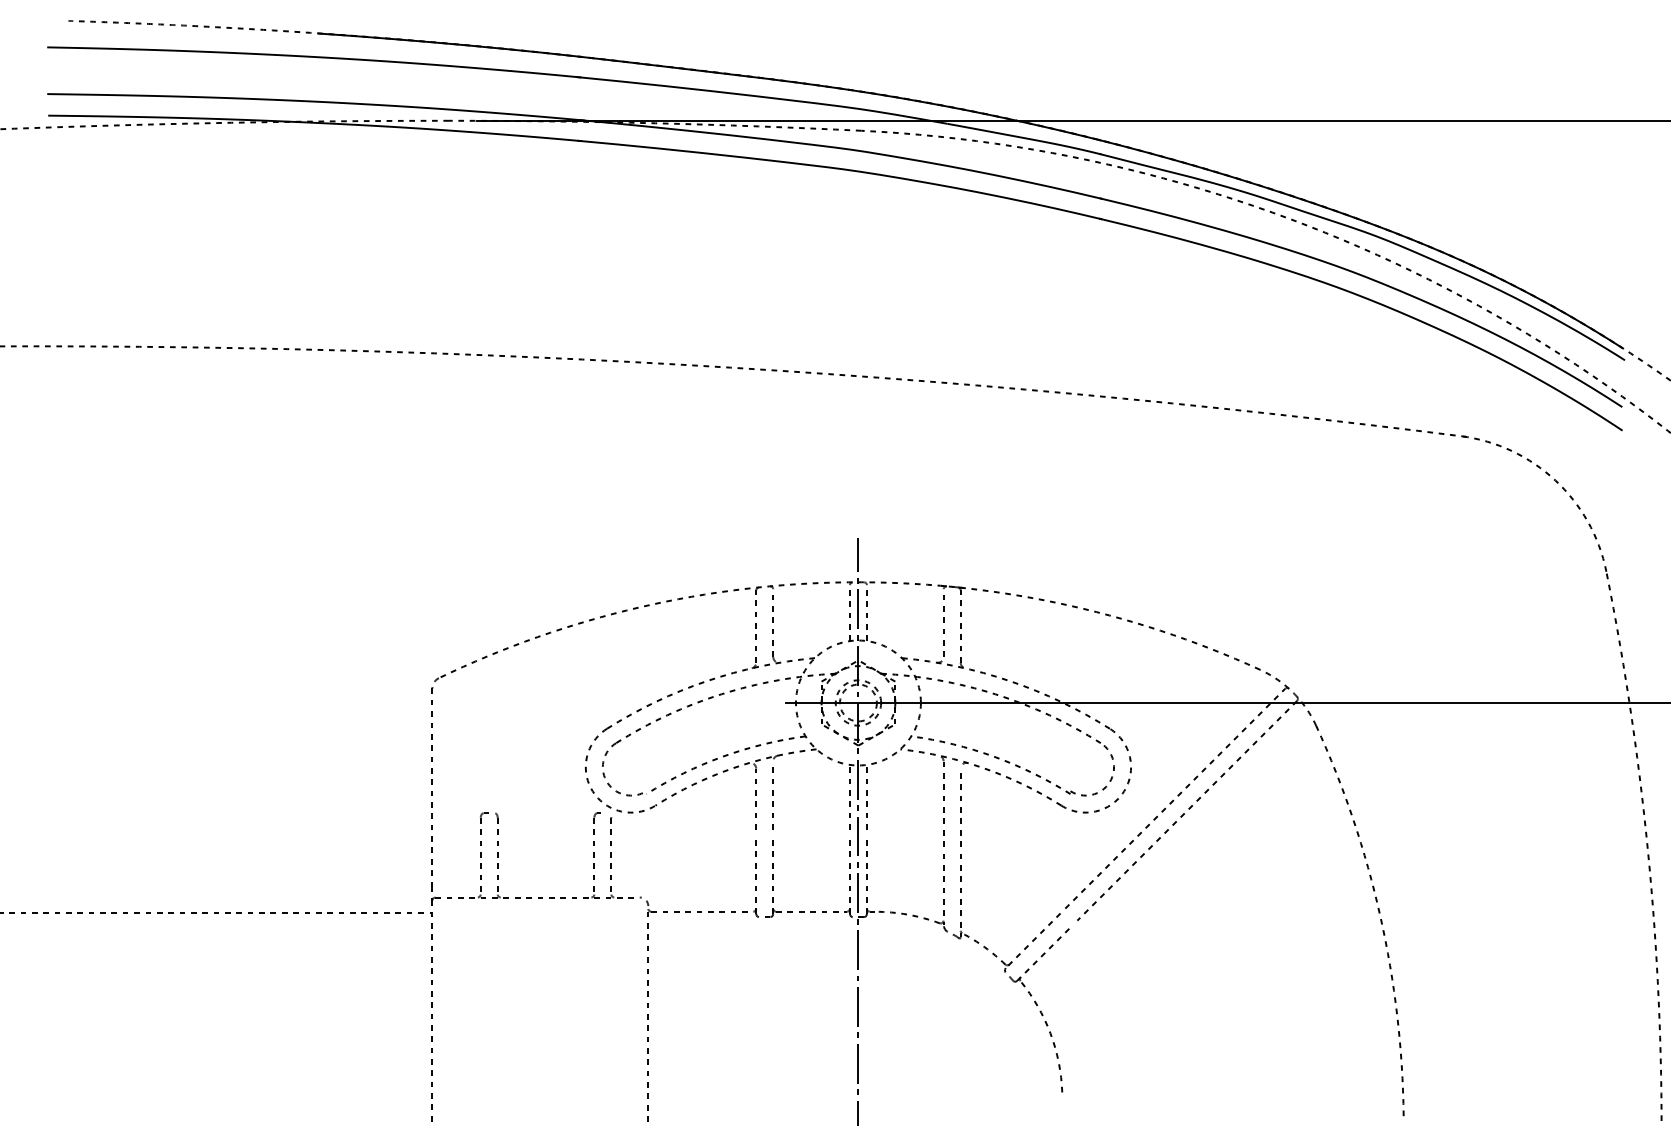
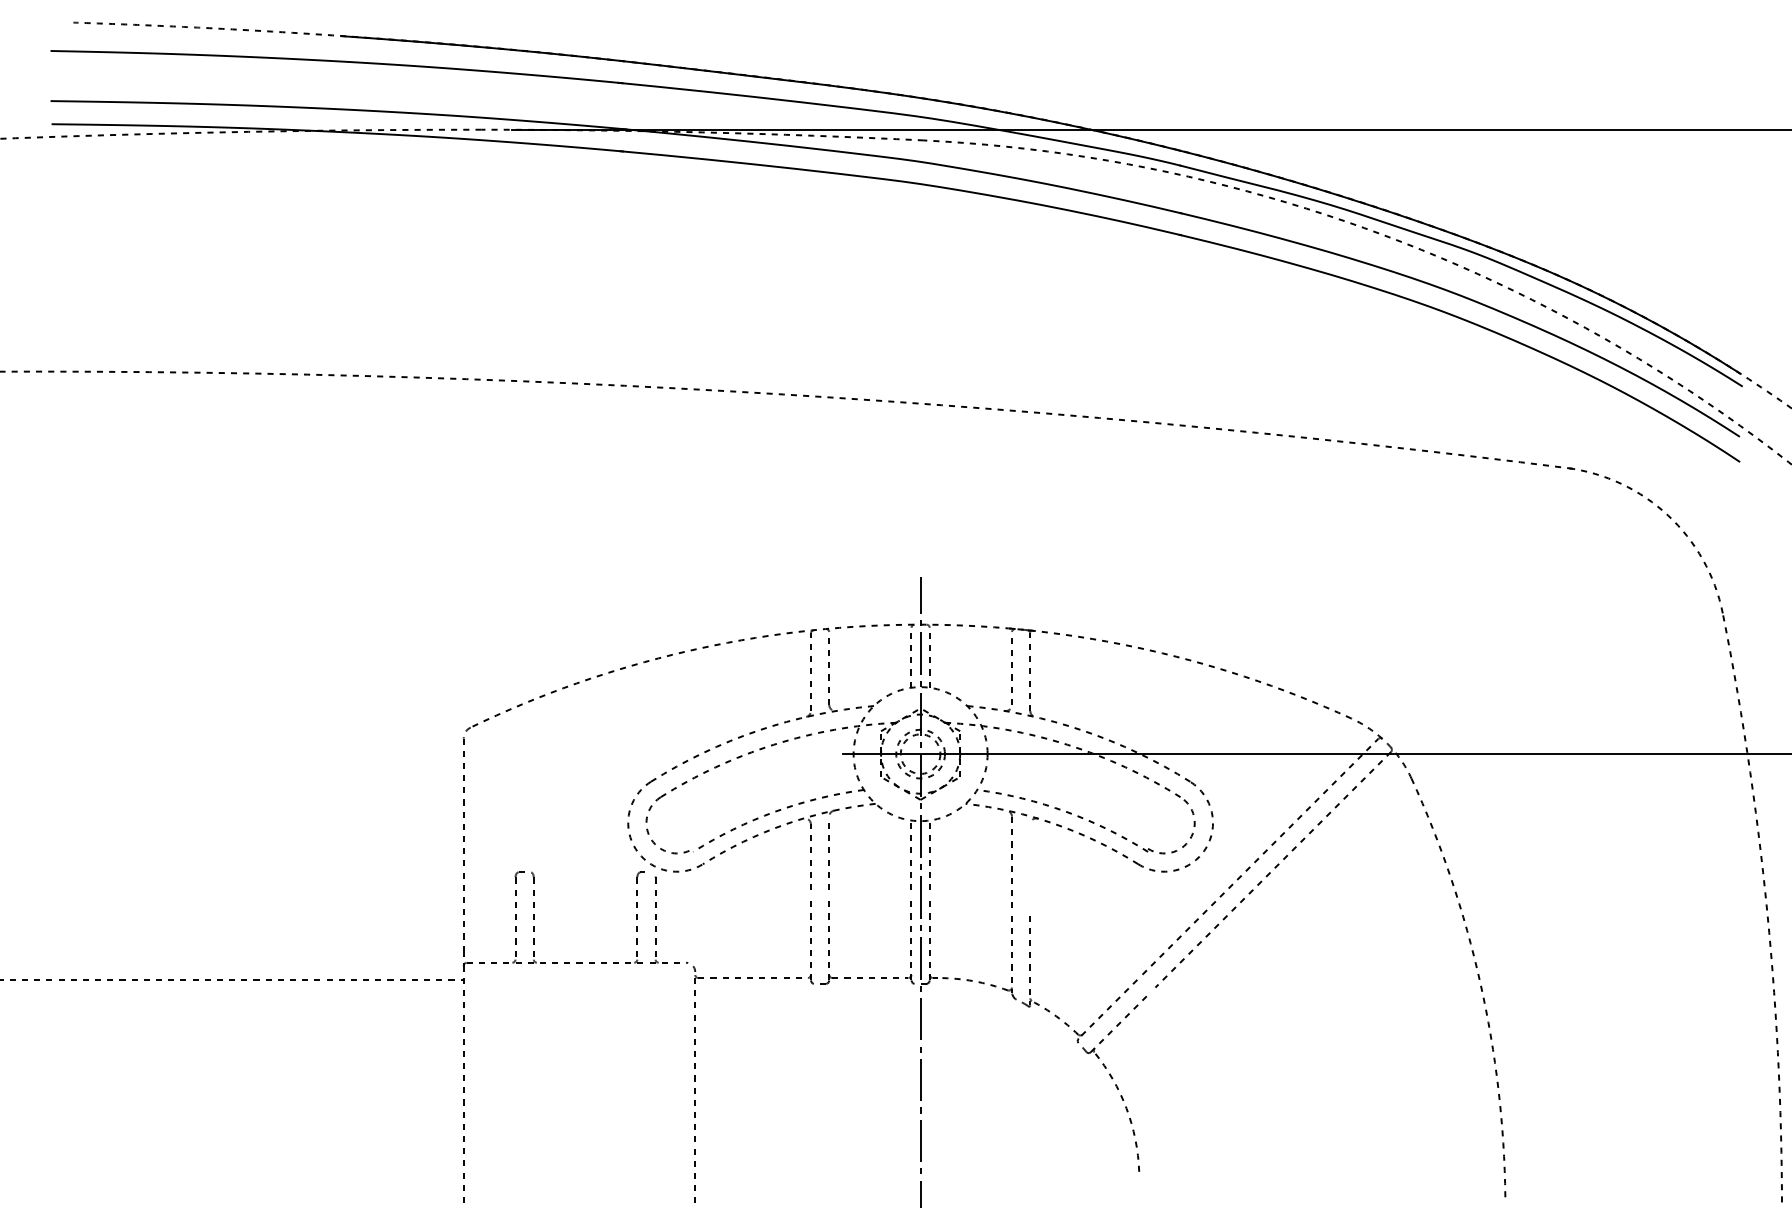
line: (959, 809) -> (1029, 868), removed

